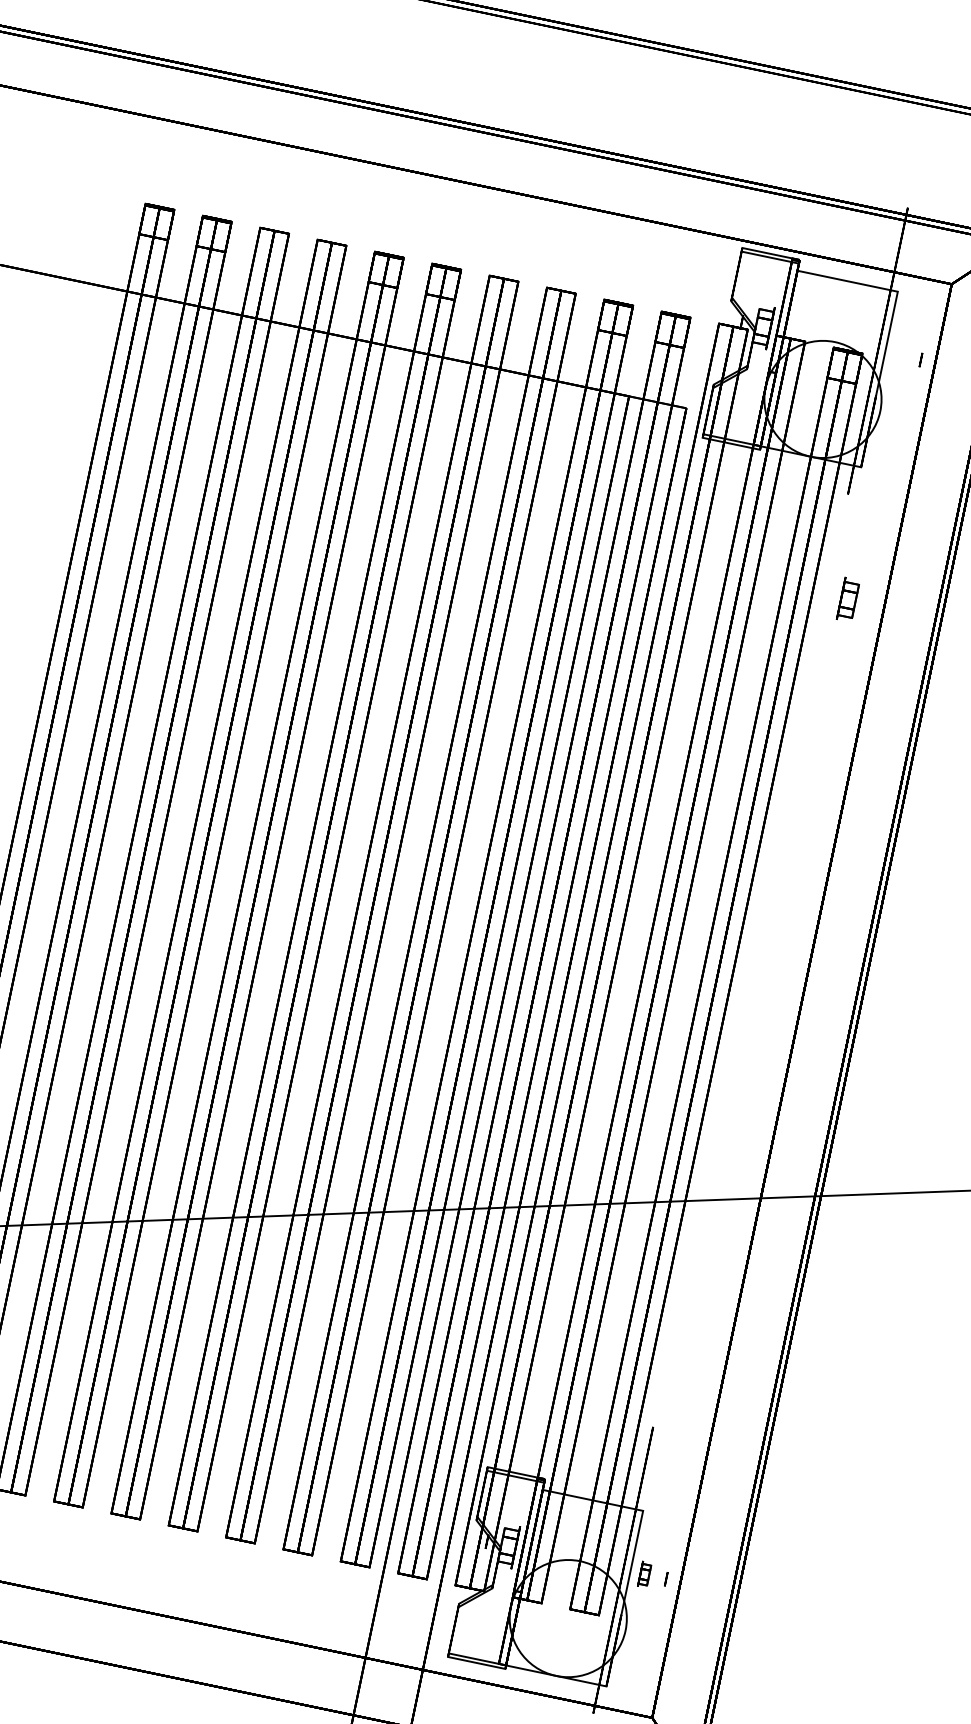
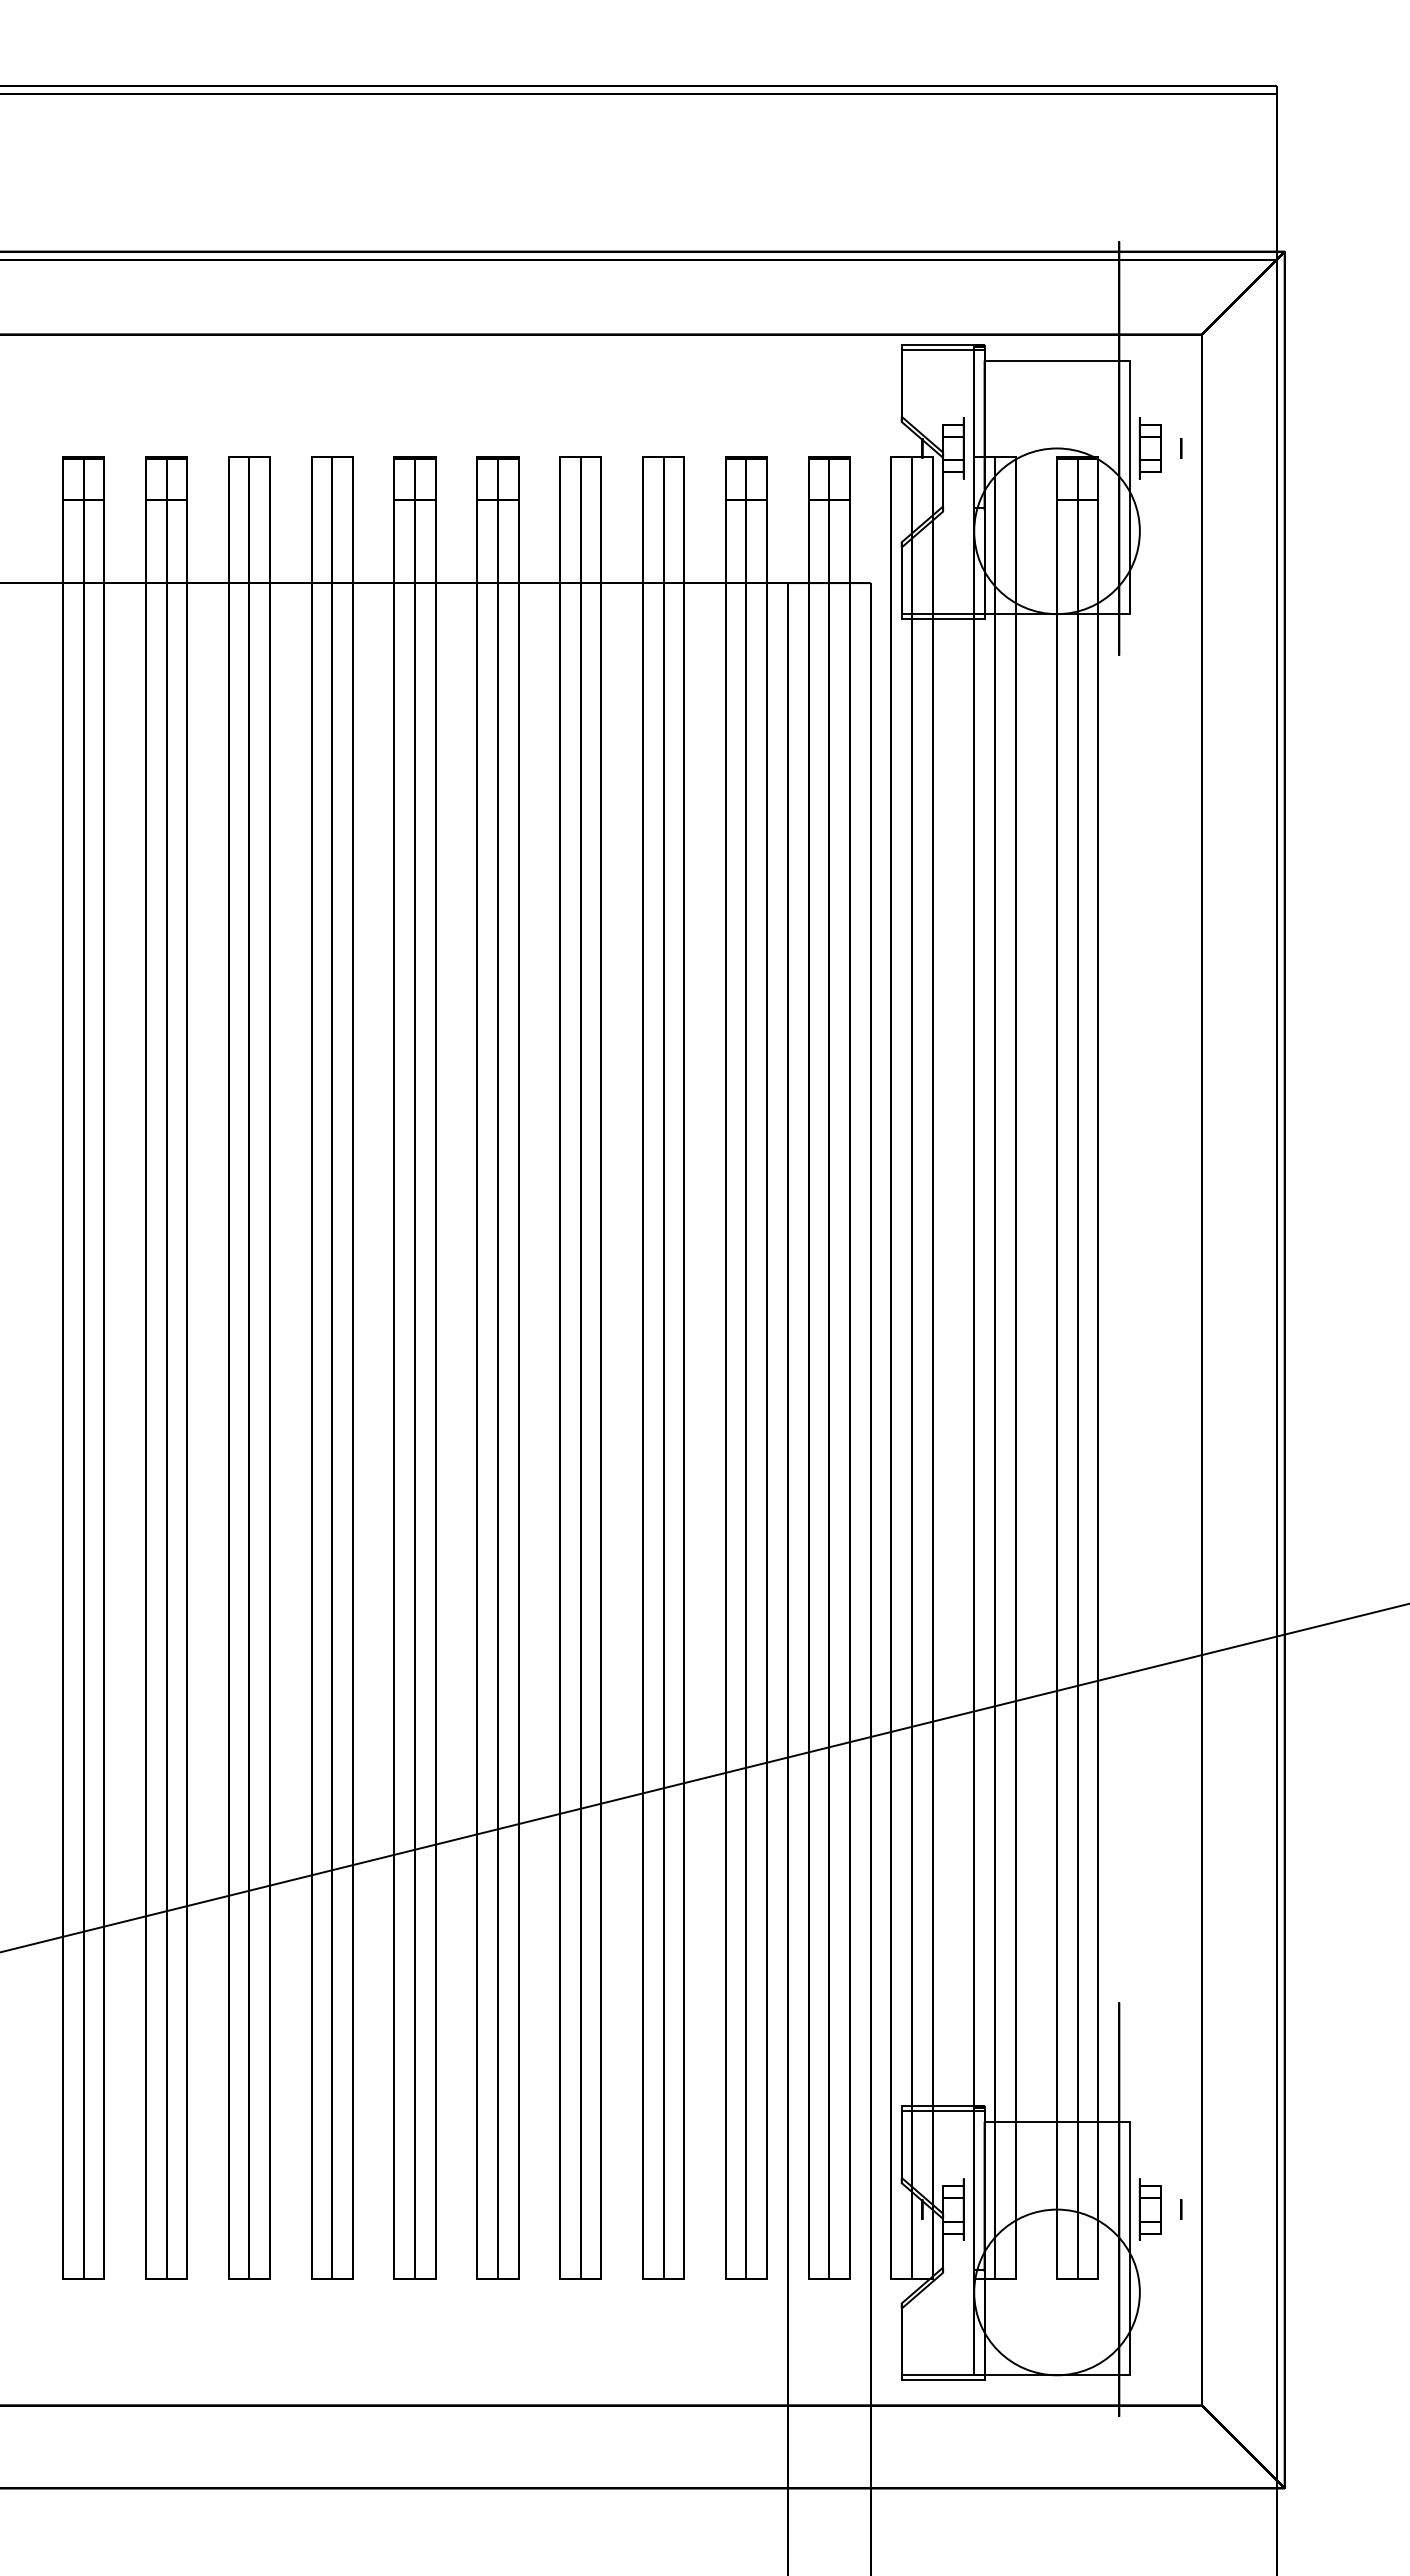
part: (848, 599) -> (1150, 448), moved
part: (644, 1574) -> (1150, 2209), size x1.67

